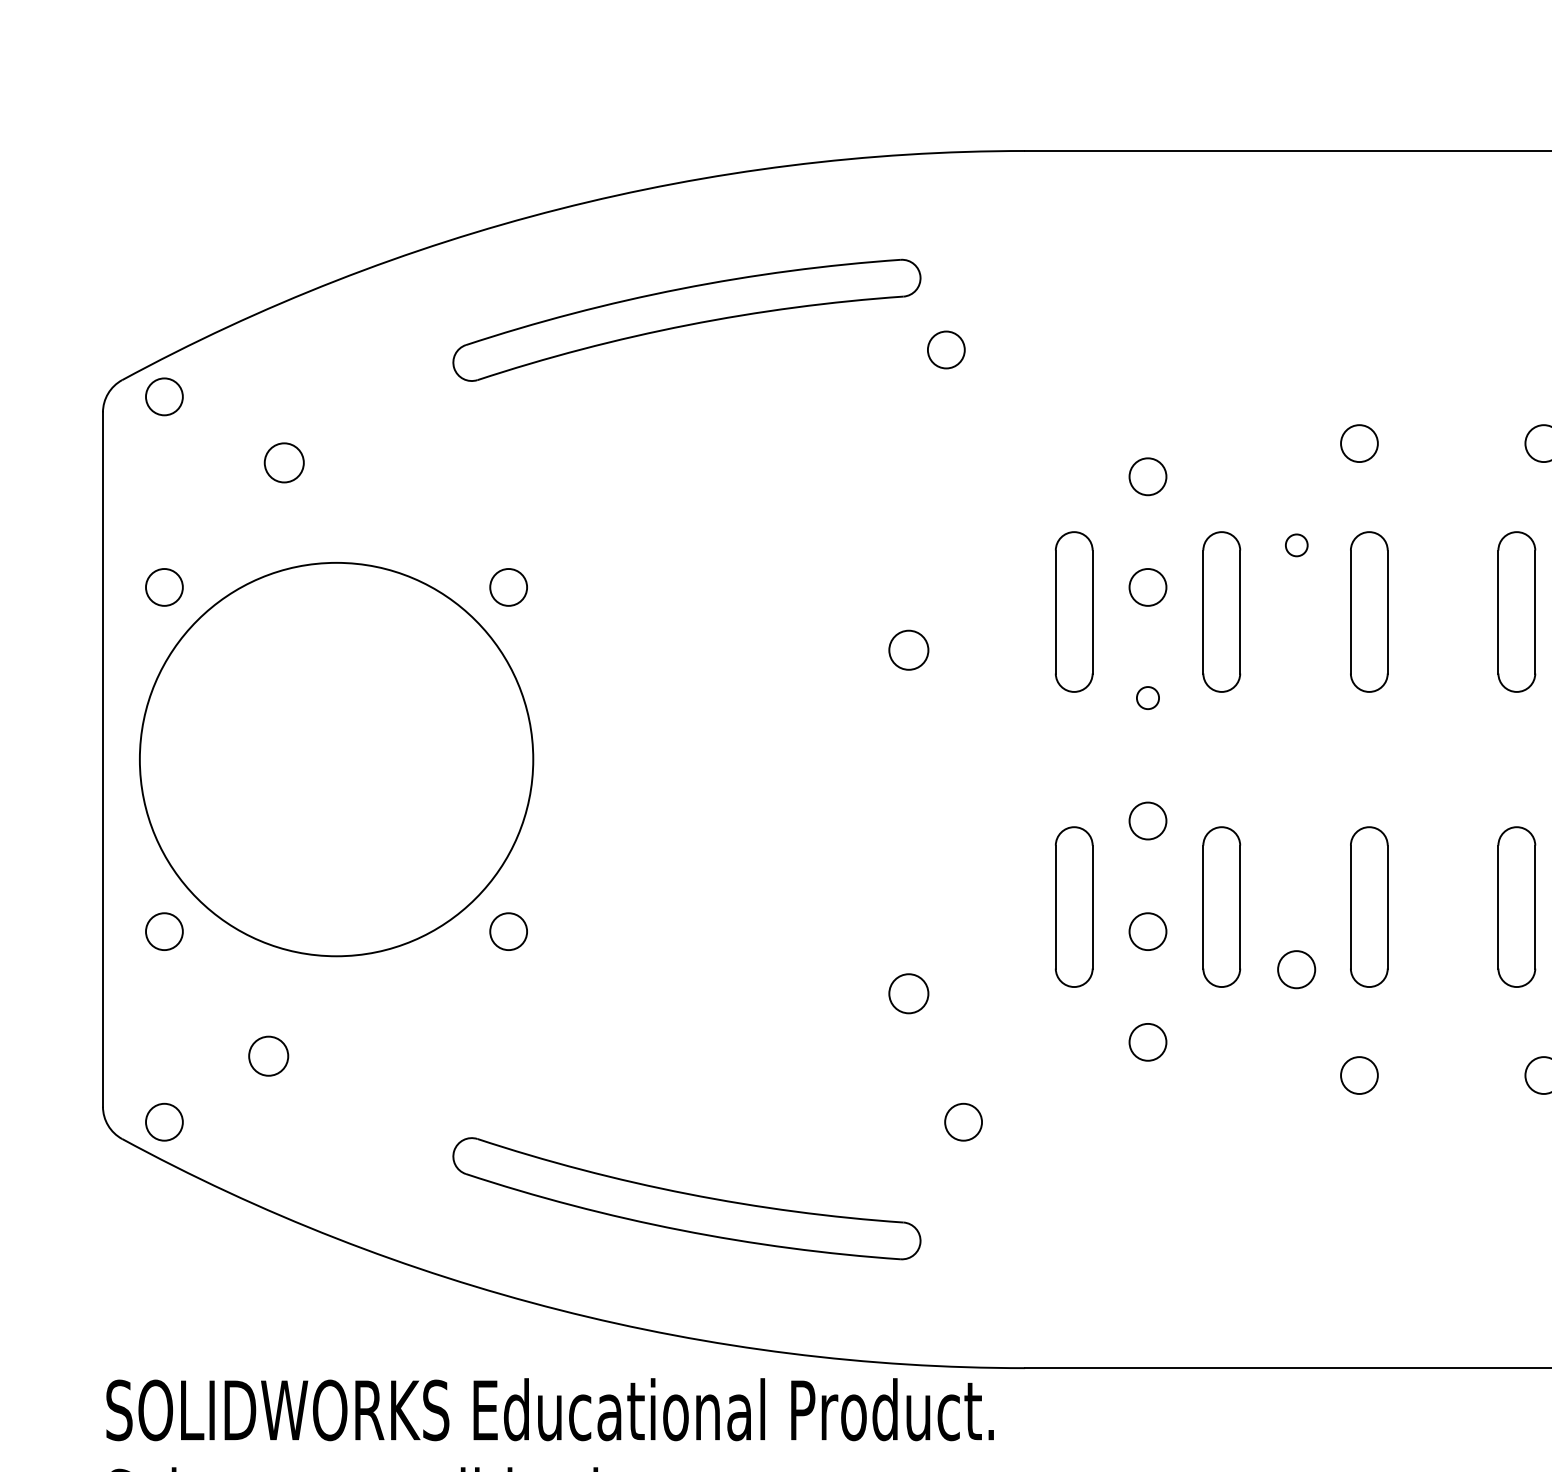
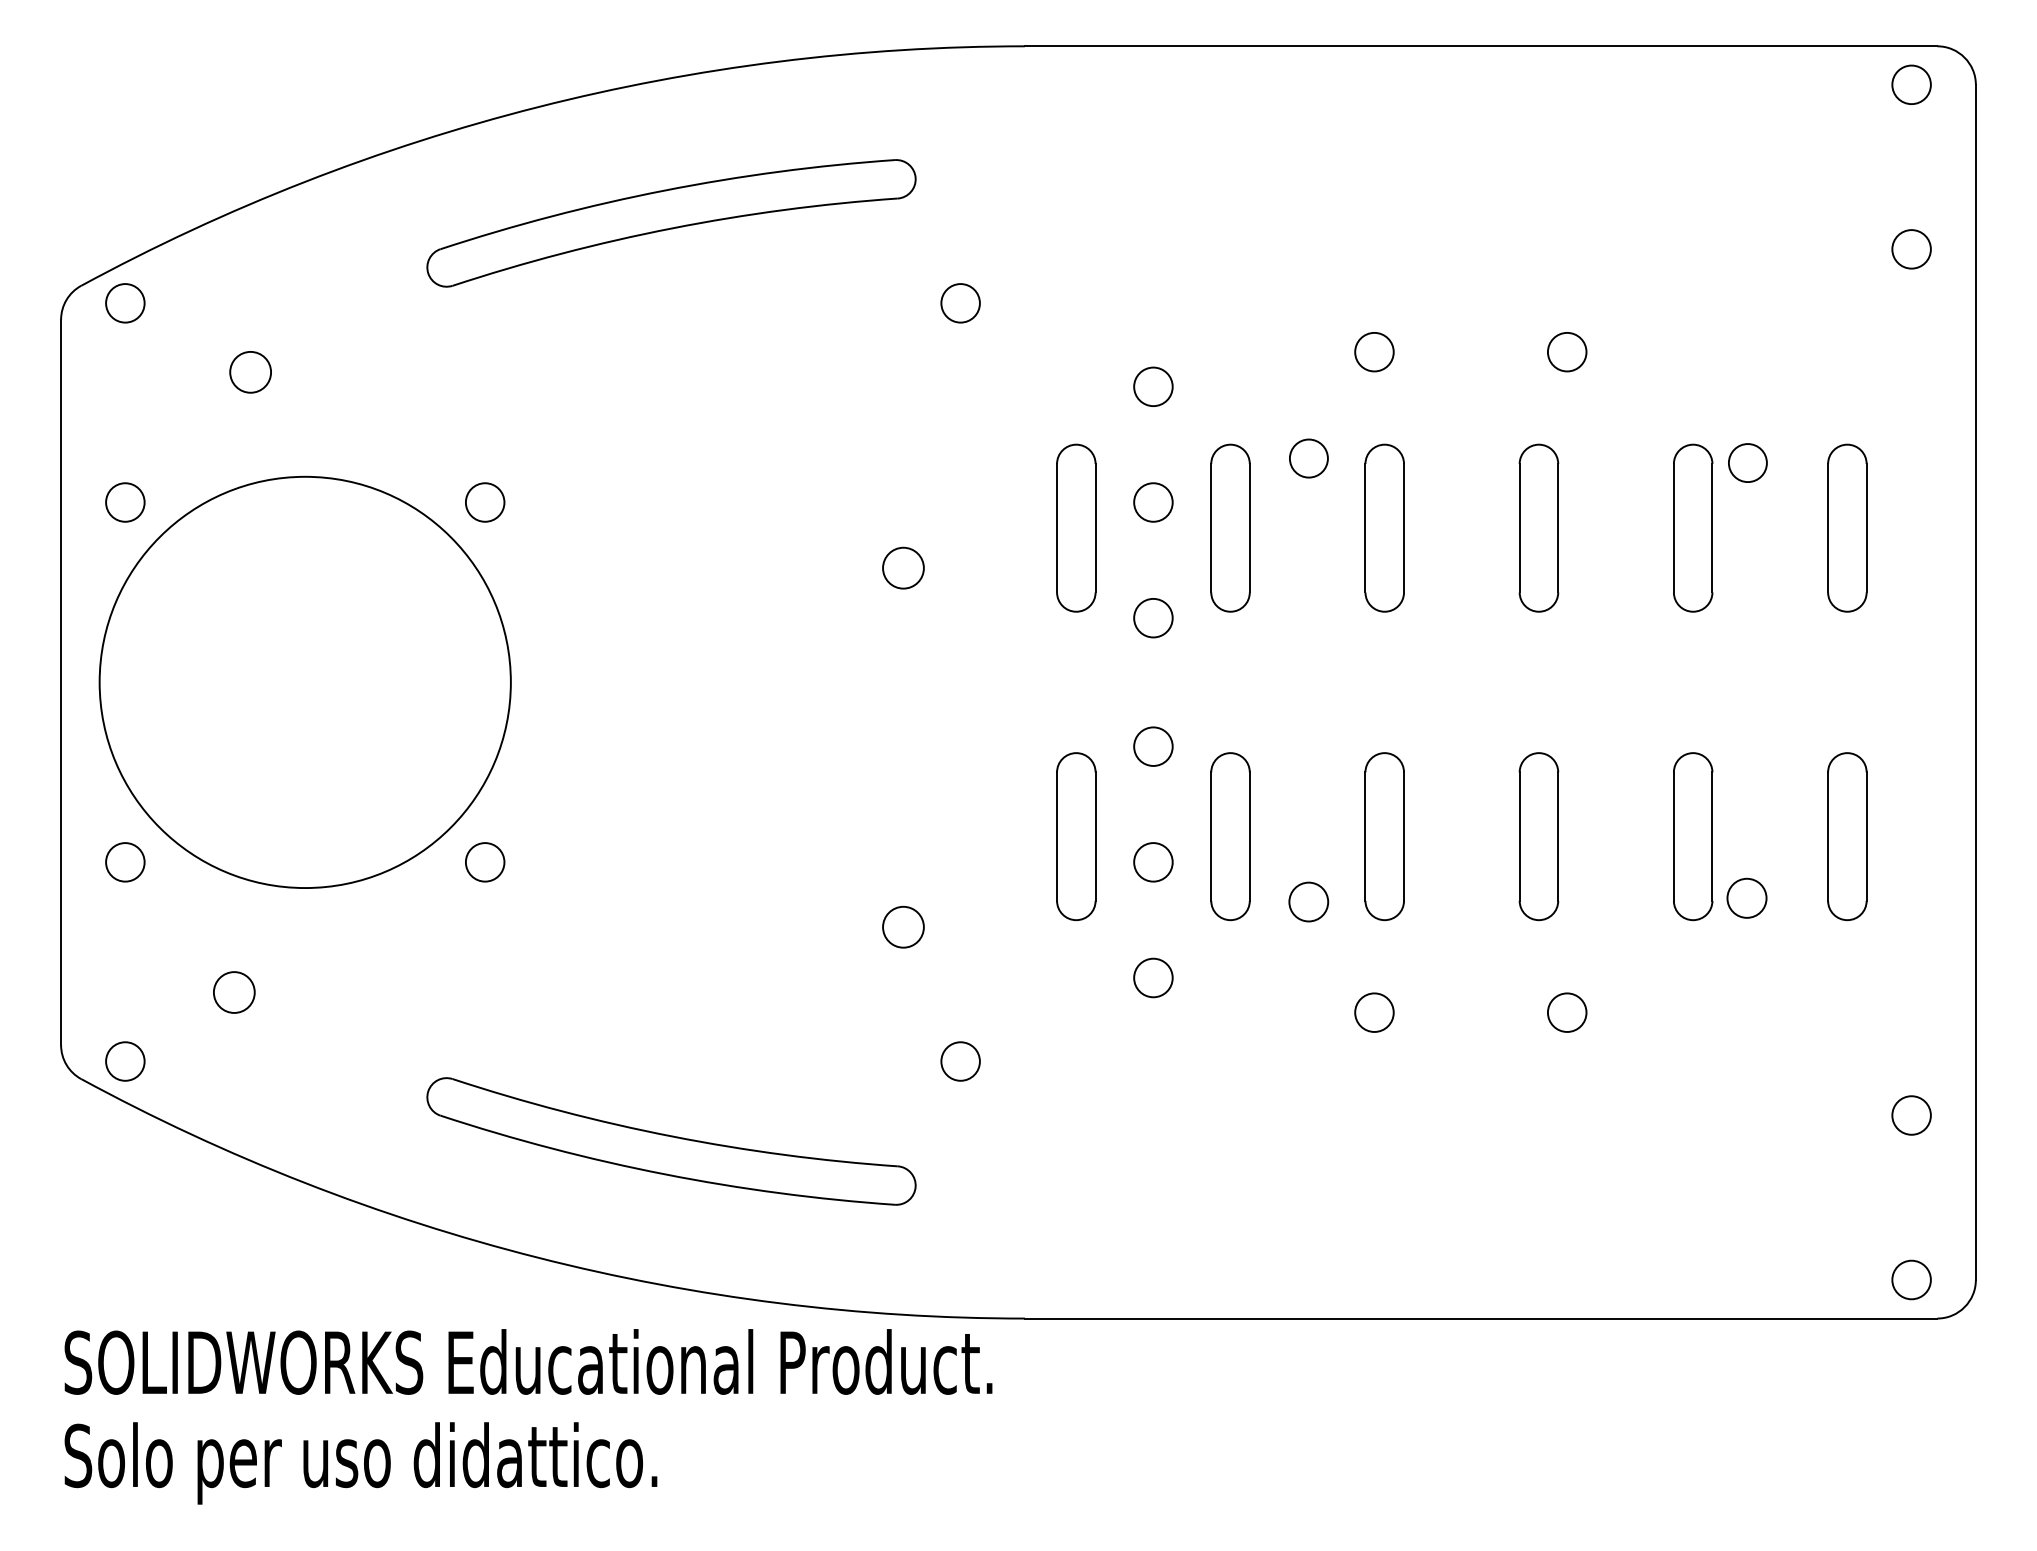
circle: (946, 350) -> (960, 303), moved
circle: (1296, 545) -> (1308, 458), size x1.67
circle: (1148, 697) -> (1153, 617), size x1.67

